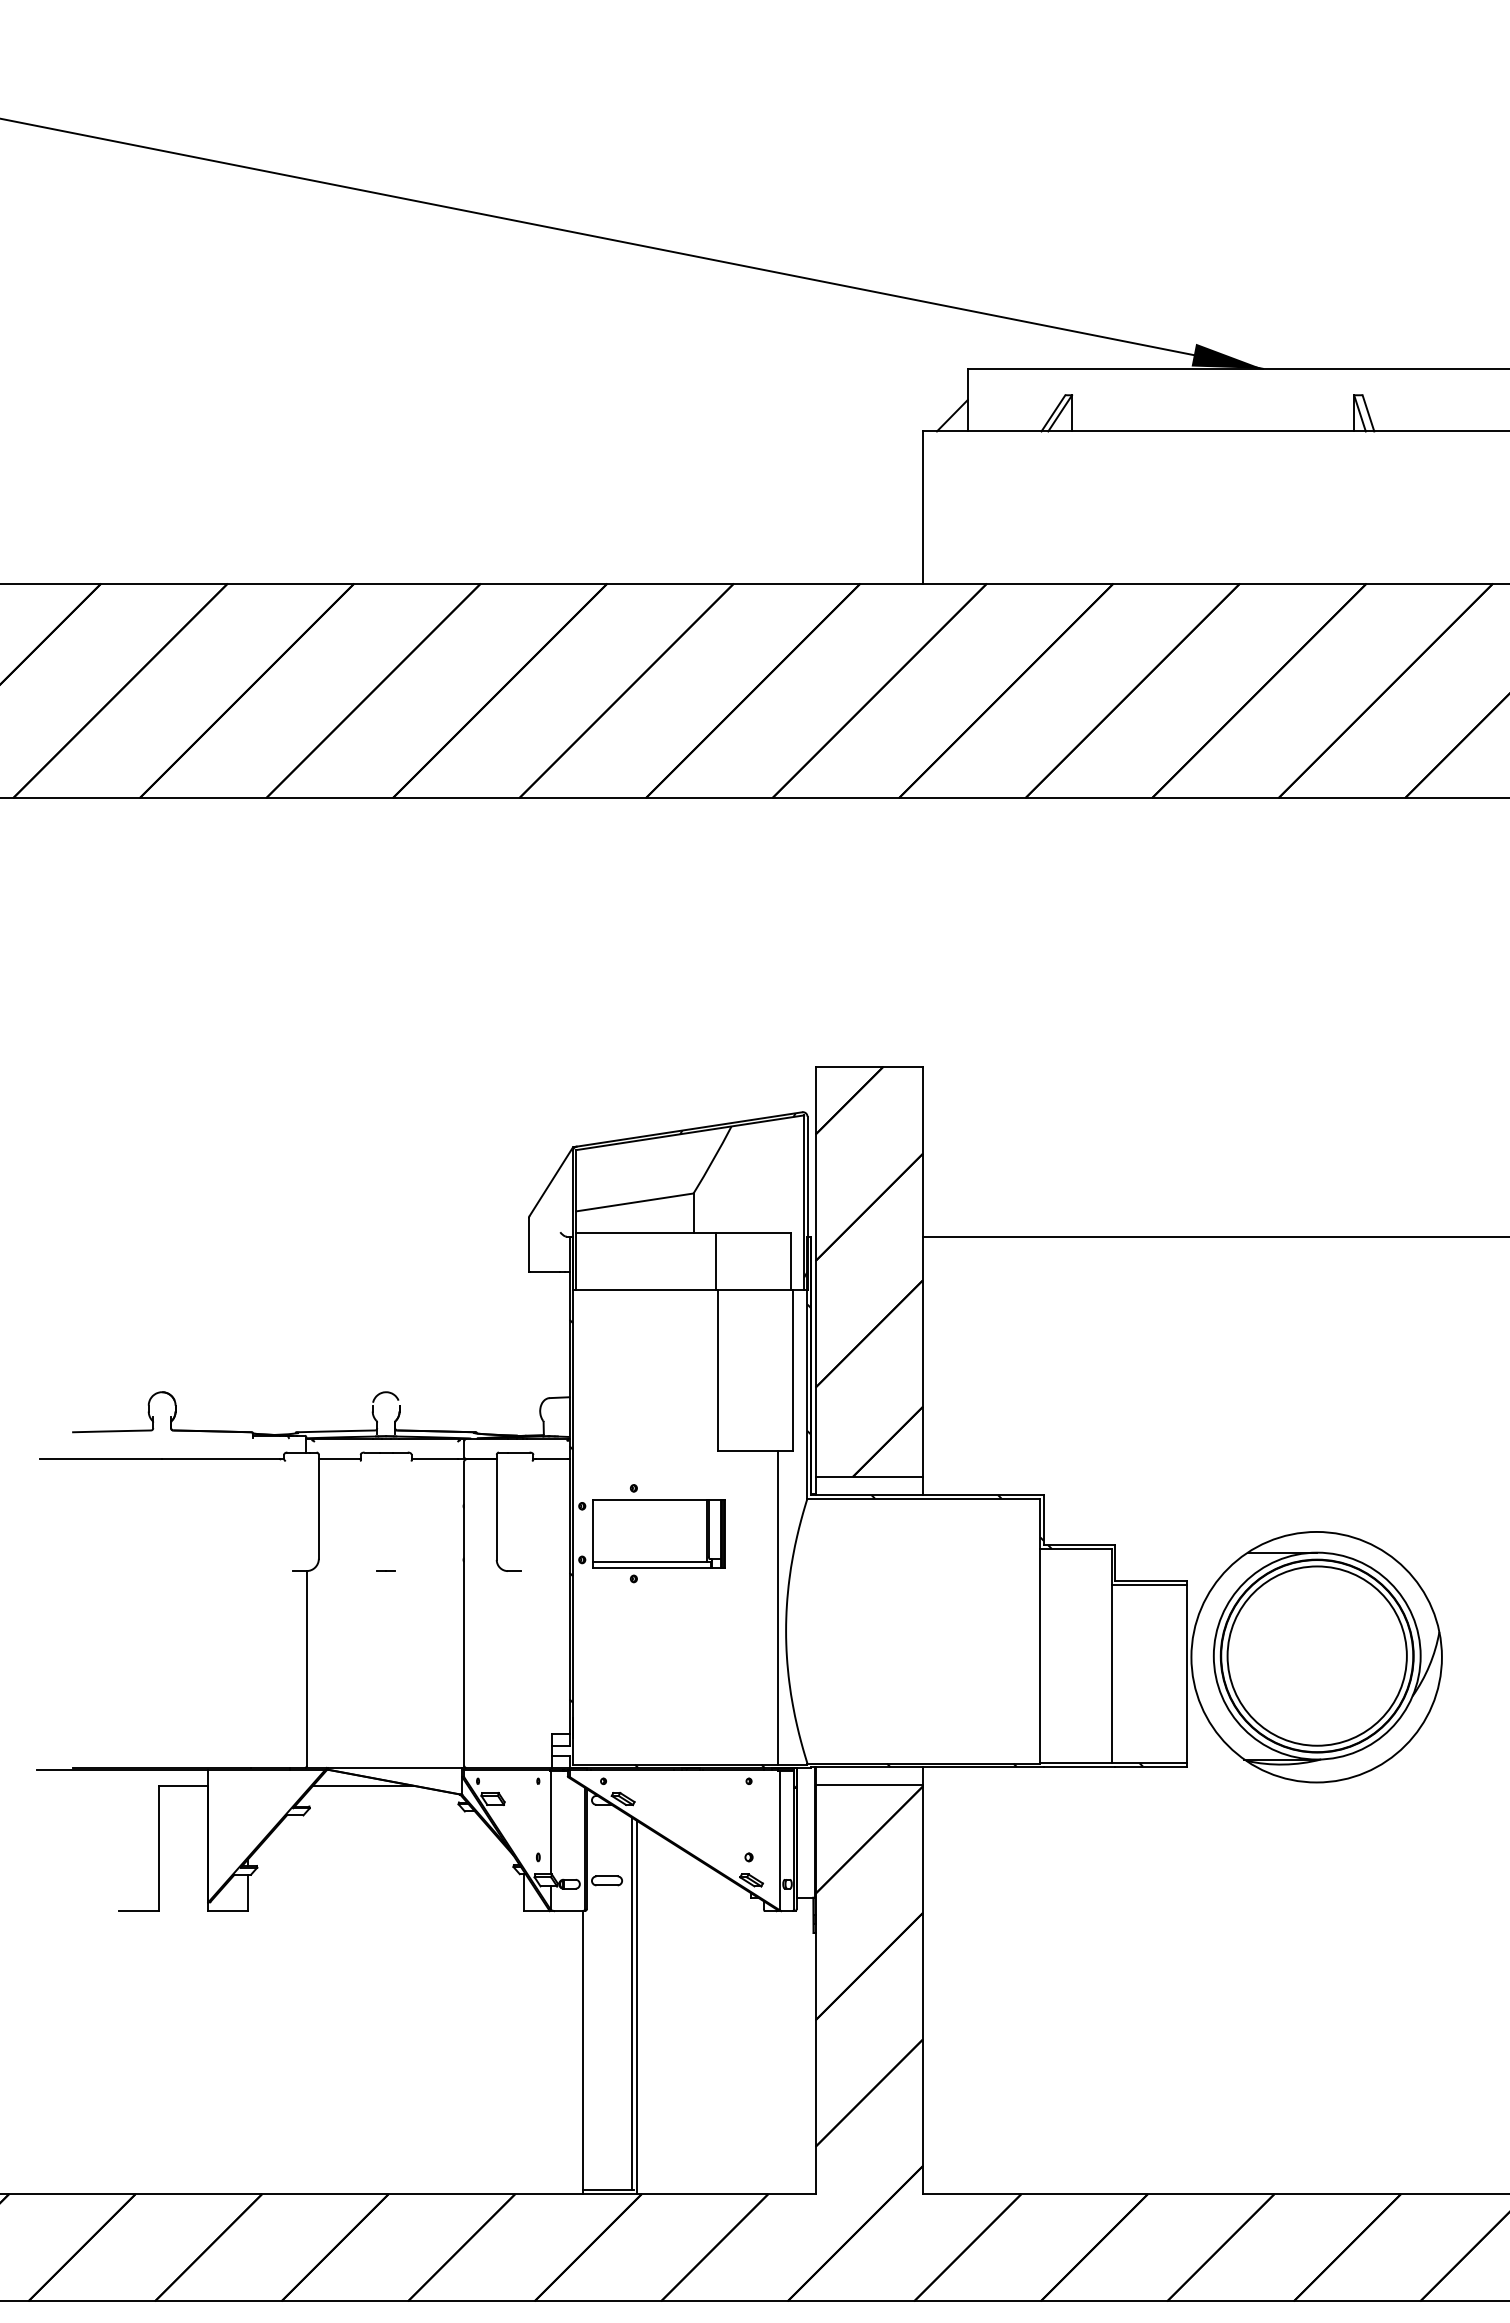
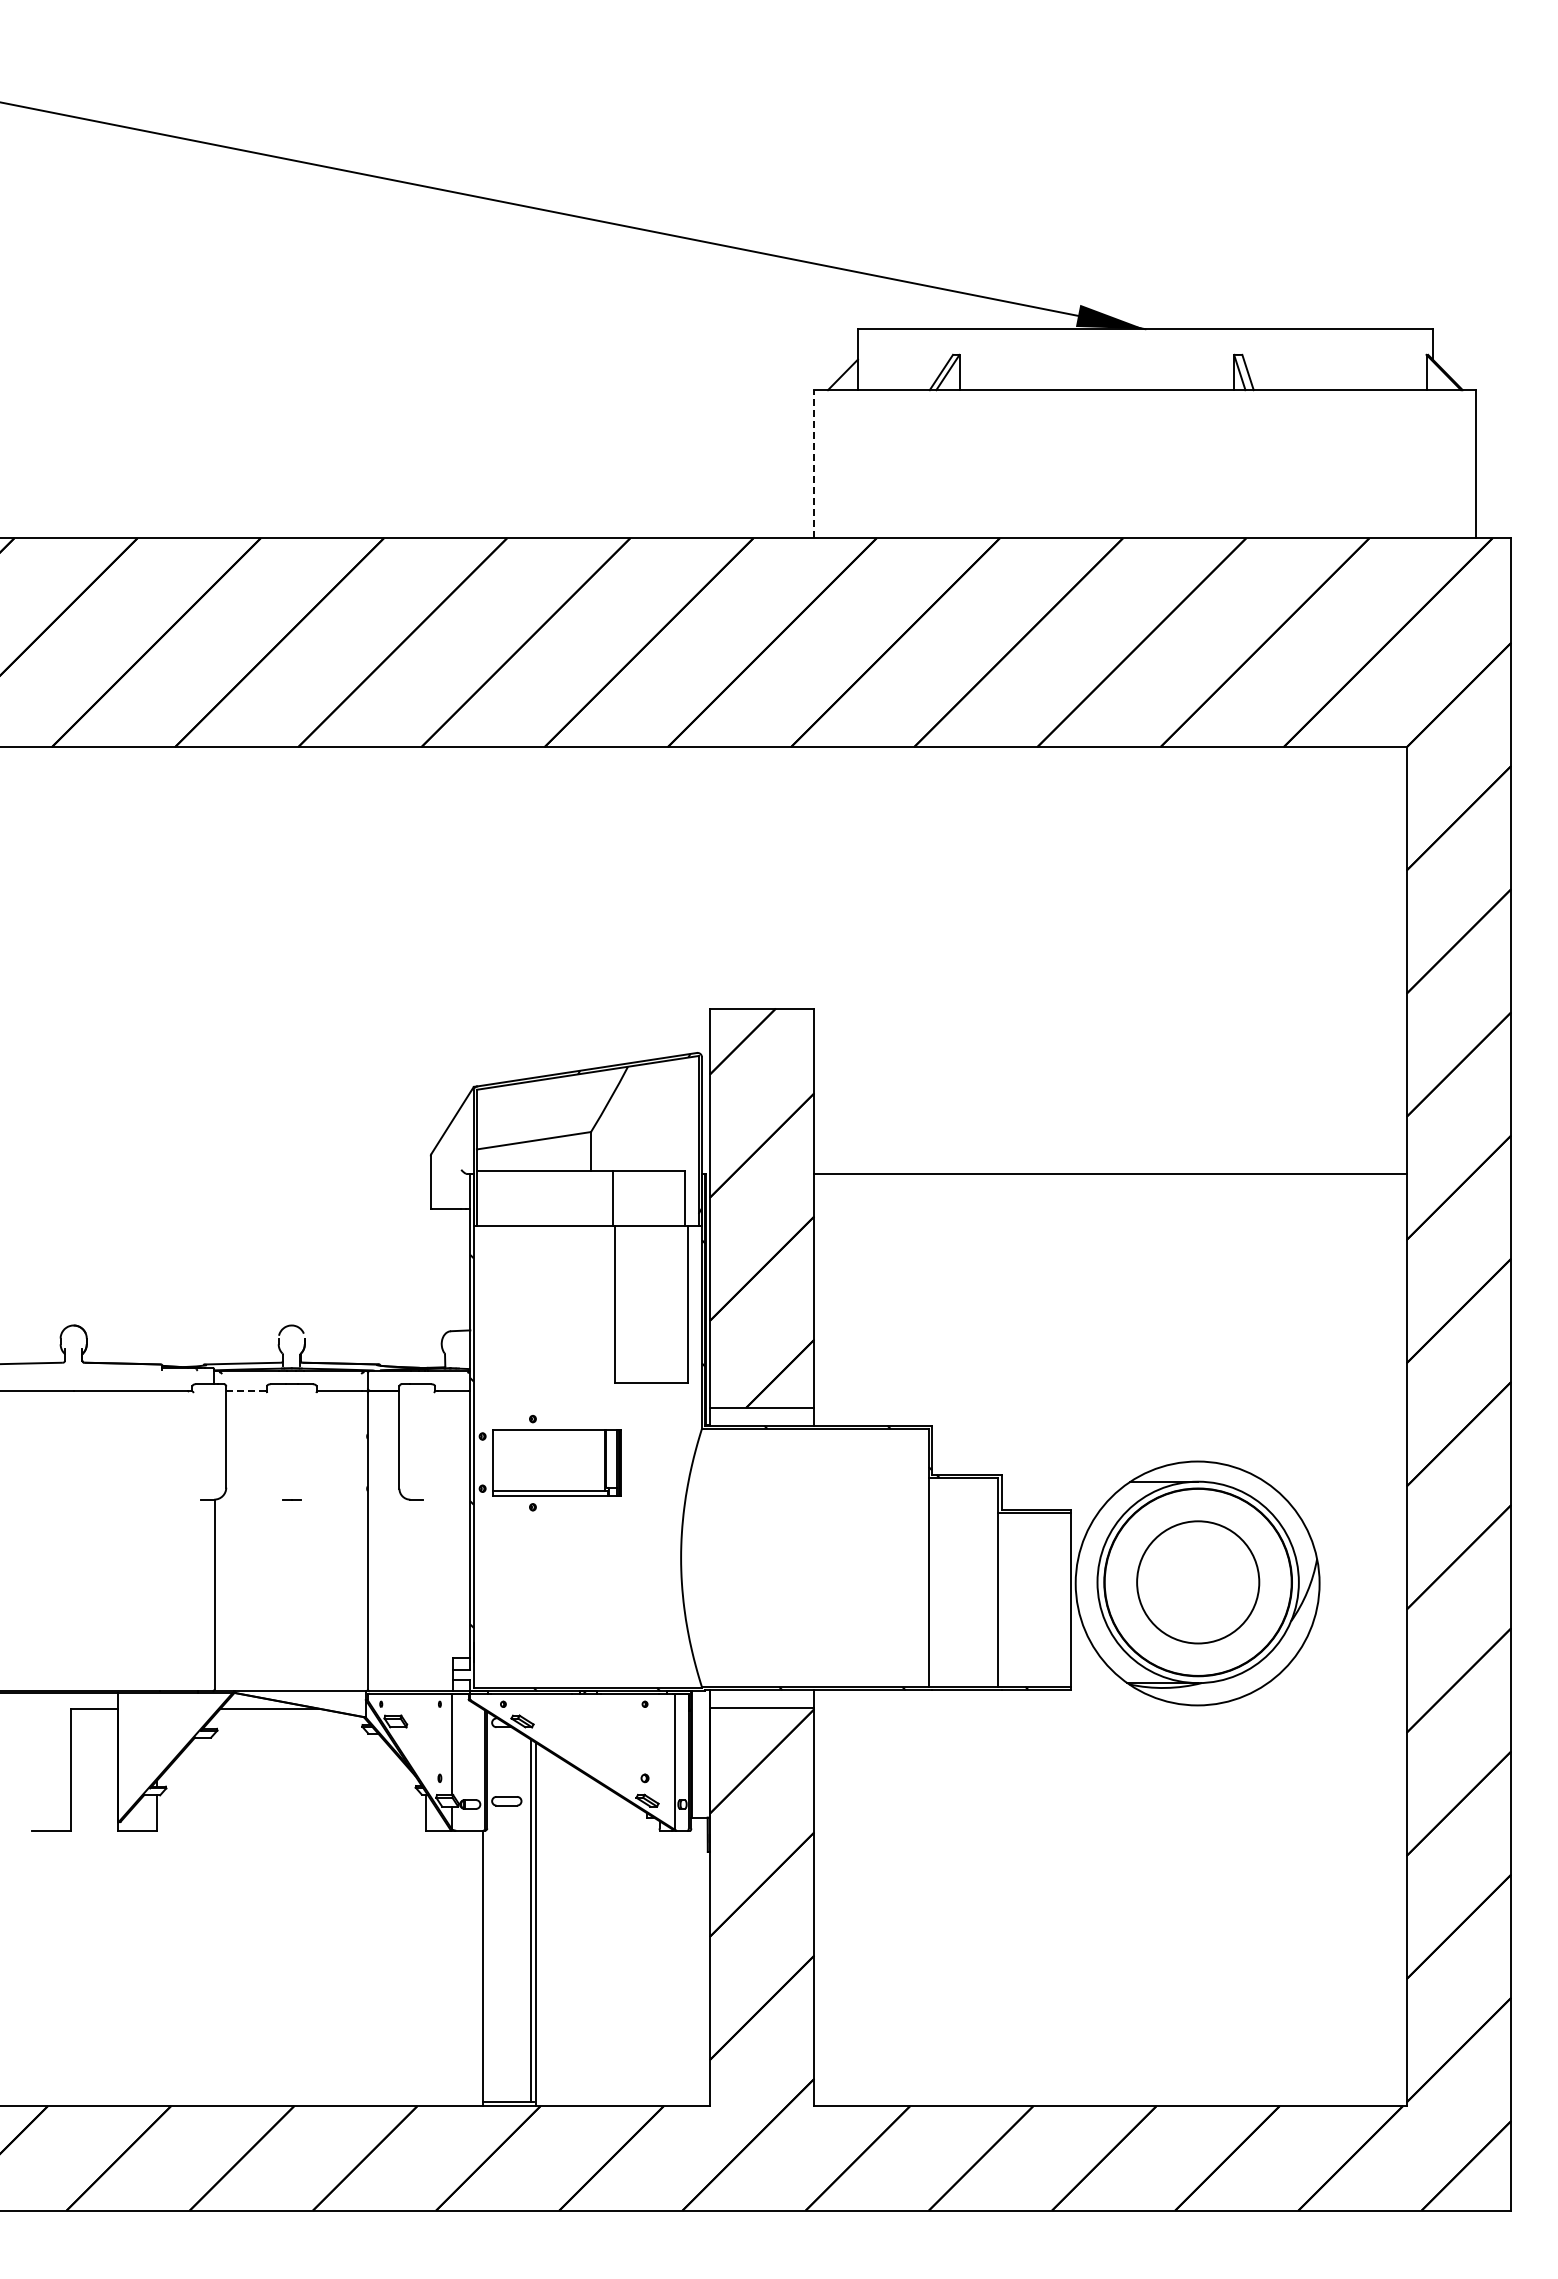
line: (923, 506) -> (814, 463), solid -> dashed
line: (339, 1458) -> (246, 1390), solid -> dashed
line: (778, 1607) -> (673, 1535), removed
circle: (1316, 1656) -> (1197, 1582), size x0.7

